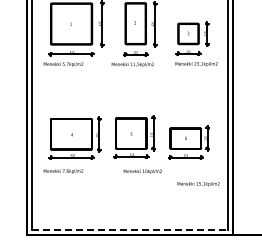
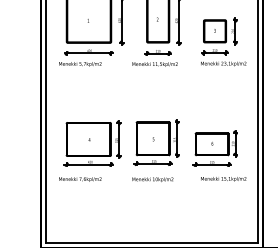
text: (142, 171) -> (152, 179), moved
text: (198, 184) -> (223, 179), moved
line: (130, 230) -> (152, 243), dashed -> solid

